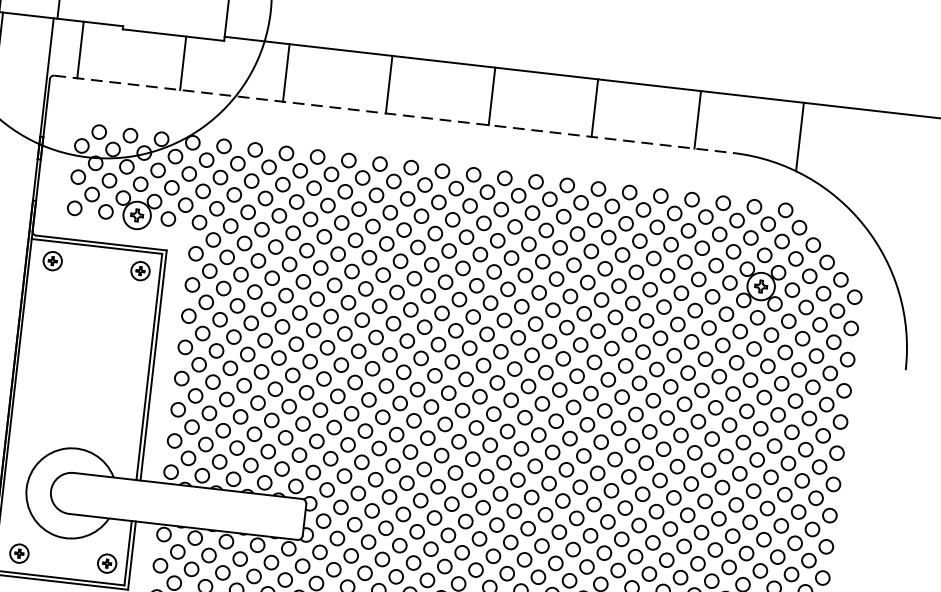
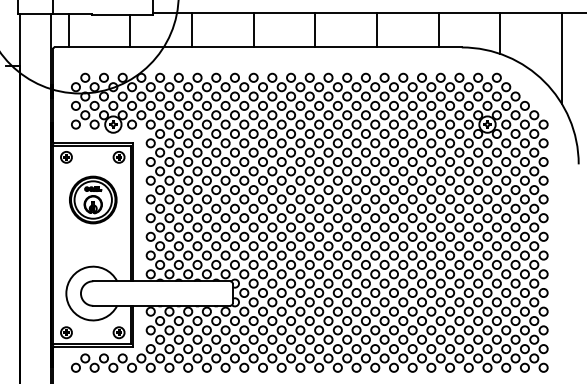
line: (393, 114) -> (258, 47), dashed -> solid
line: (898, 190) -> (562, 58), added
part: (89, 336) -> (93, 199), added

